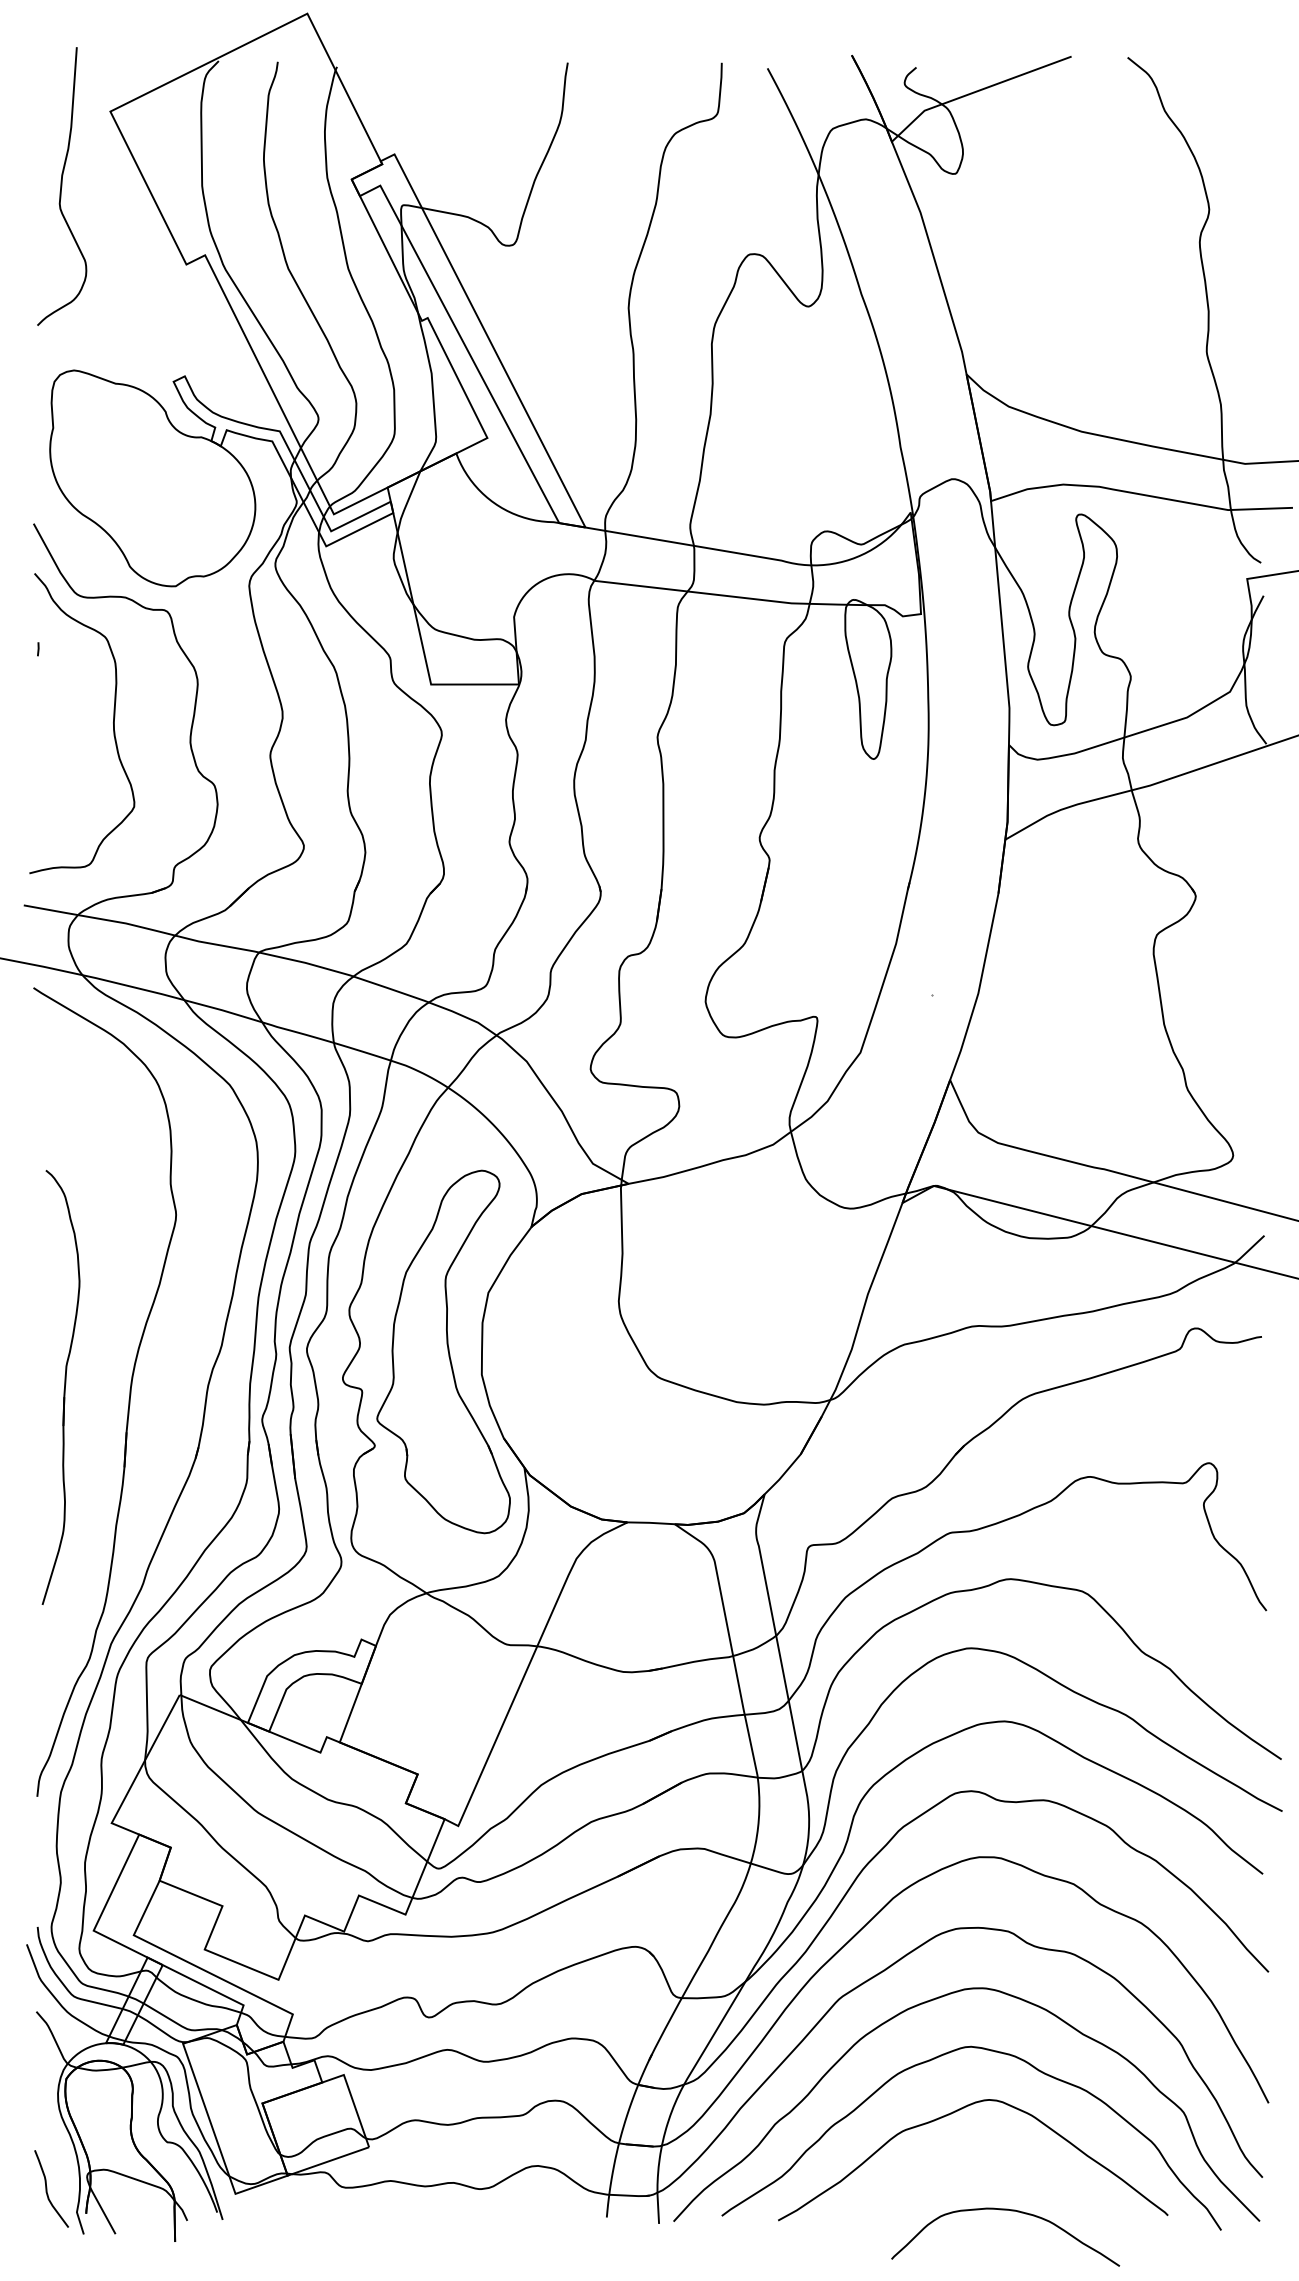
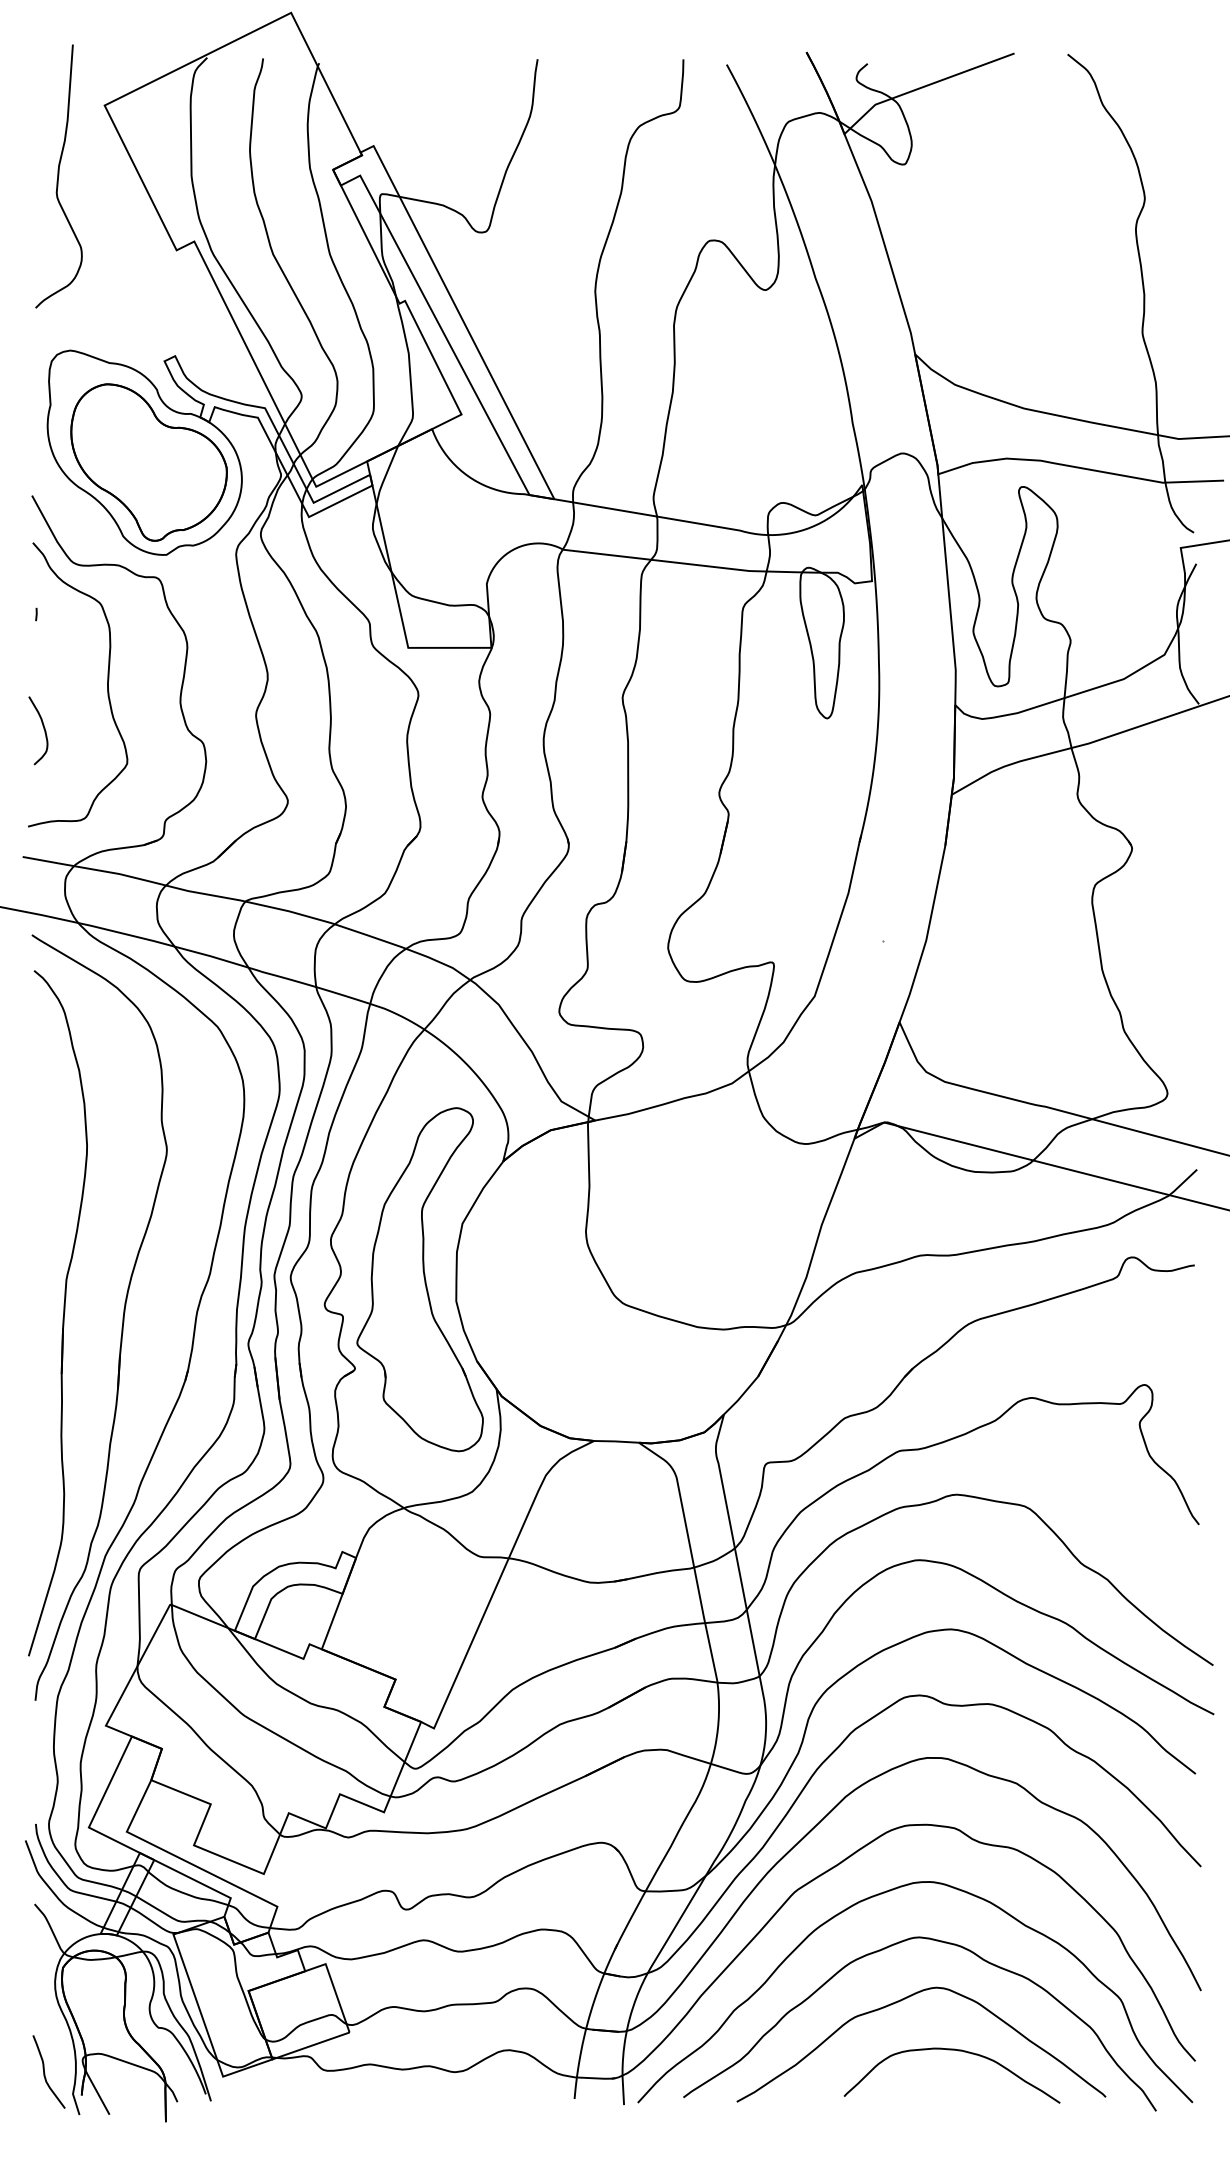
part: (156, 488) -> (148, 462), added
curve: (45, 770) -> (43, 729), added
part: (60, 1387) -> (57, 1313), size x1.67
curve: (1004, 2210) -> (951, 2050), moved

